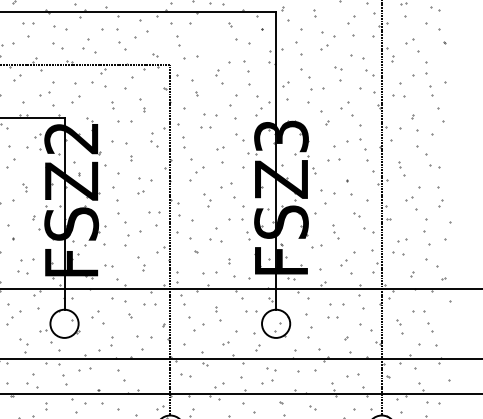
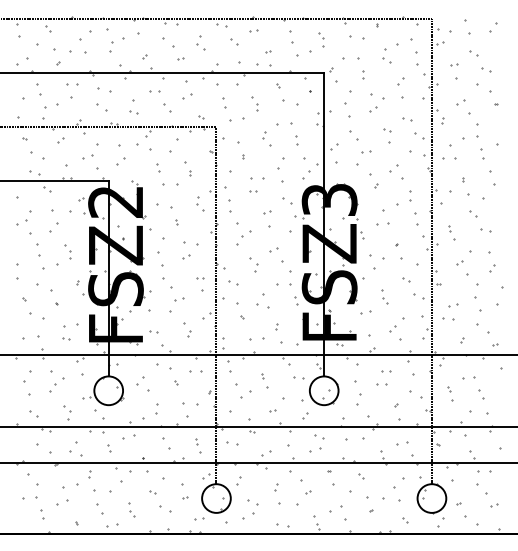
part: (109, 29) -> (154, 91), size x0.62
part: (141, 34) -> (187, 96), size x0.62
part: (207, 41) -> (254, 103), added
part: (88, 50) -> (133, 112), size x0.62
part: (357, 57) -> (407, 119), size x0.62
part: (248, 78) -> (296, 140), size x0.62
part: (317, 88) -> (366, 151), size x0.62
part: (206, 128) -> (253, 191), size x0.62
part: (360, 132) -> (410, 195), size x0.62
part: (422, 149) -> (473, 213), size x0.62
part: (226, 185) -> (273, 249), size x0.62
part: (24, 187) -> (67, 251), size x1.67
part: (154, 213) -> (200, 278), size x0.62
part: (187, 217) -> (233, 282), size x0.62
part: (134, 234) -> (179, 299), size x0.62
part: (23, 272) -> (66, 338), size x0.62
part: (337, 304) -> (386, 371), size x0.62
part: (152, 377) -> (198, 445), added
part: (65, 380) -> (109, 448), size x0.62

